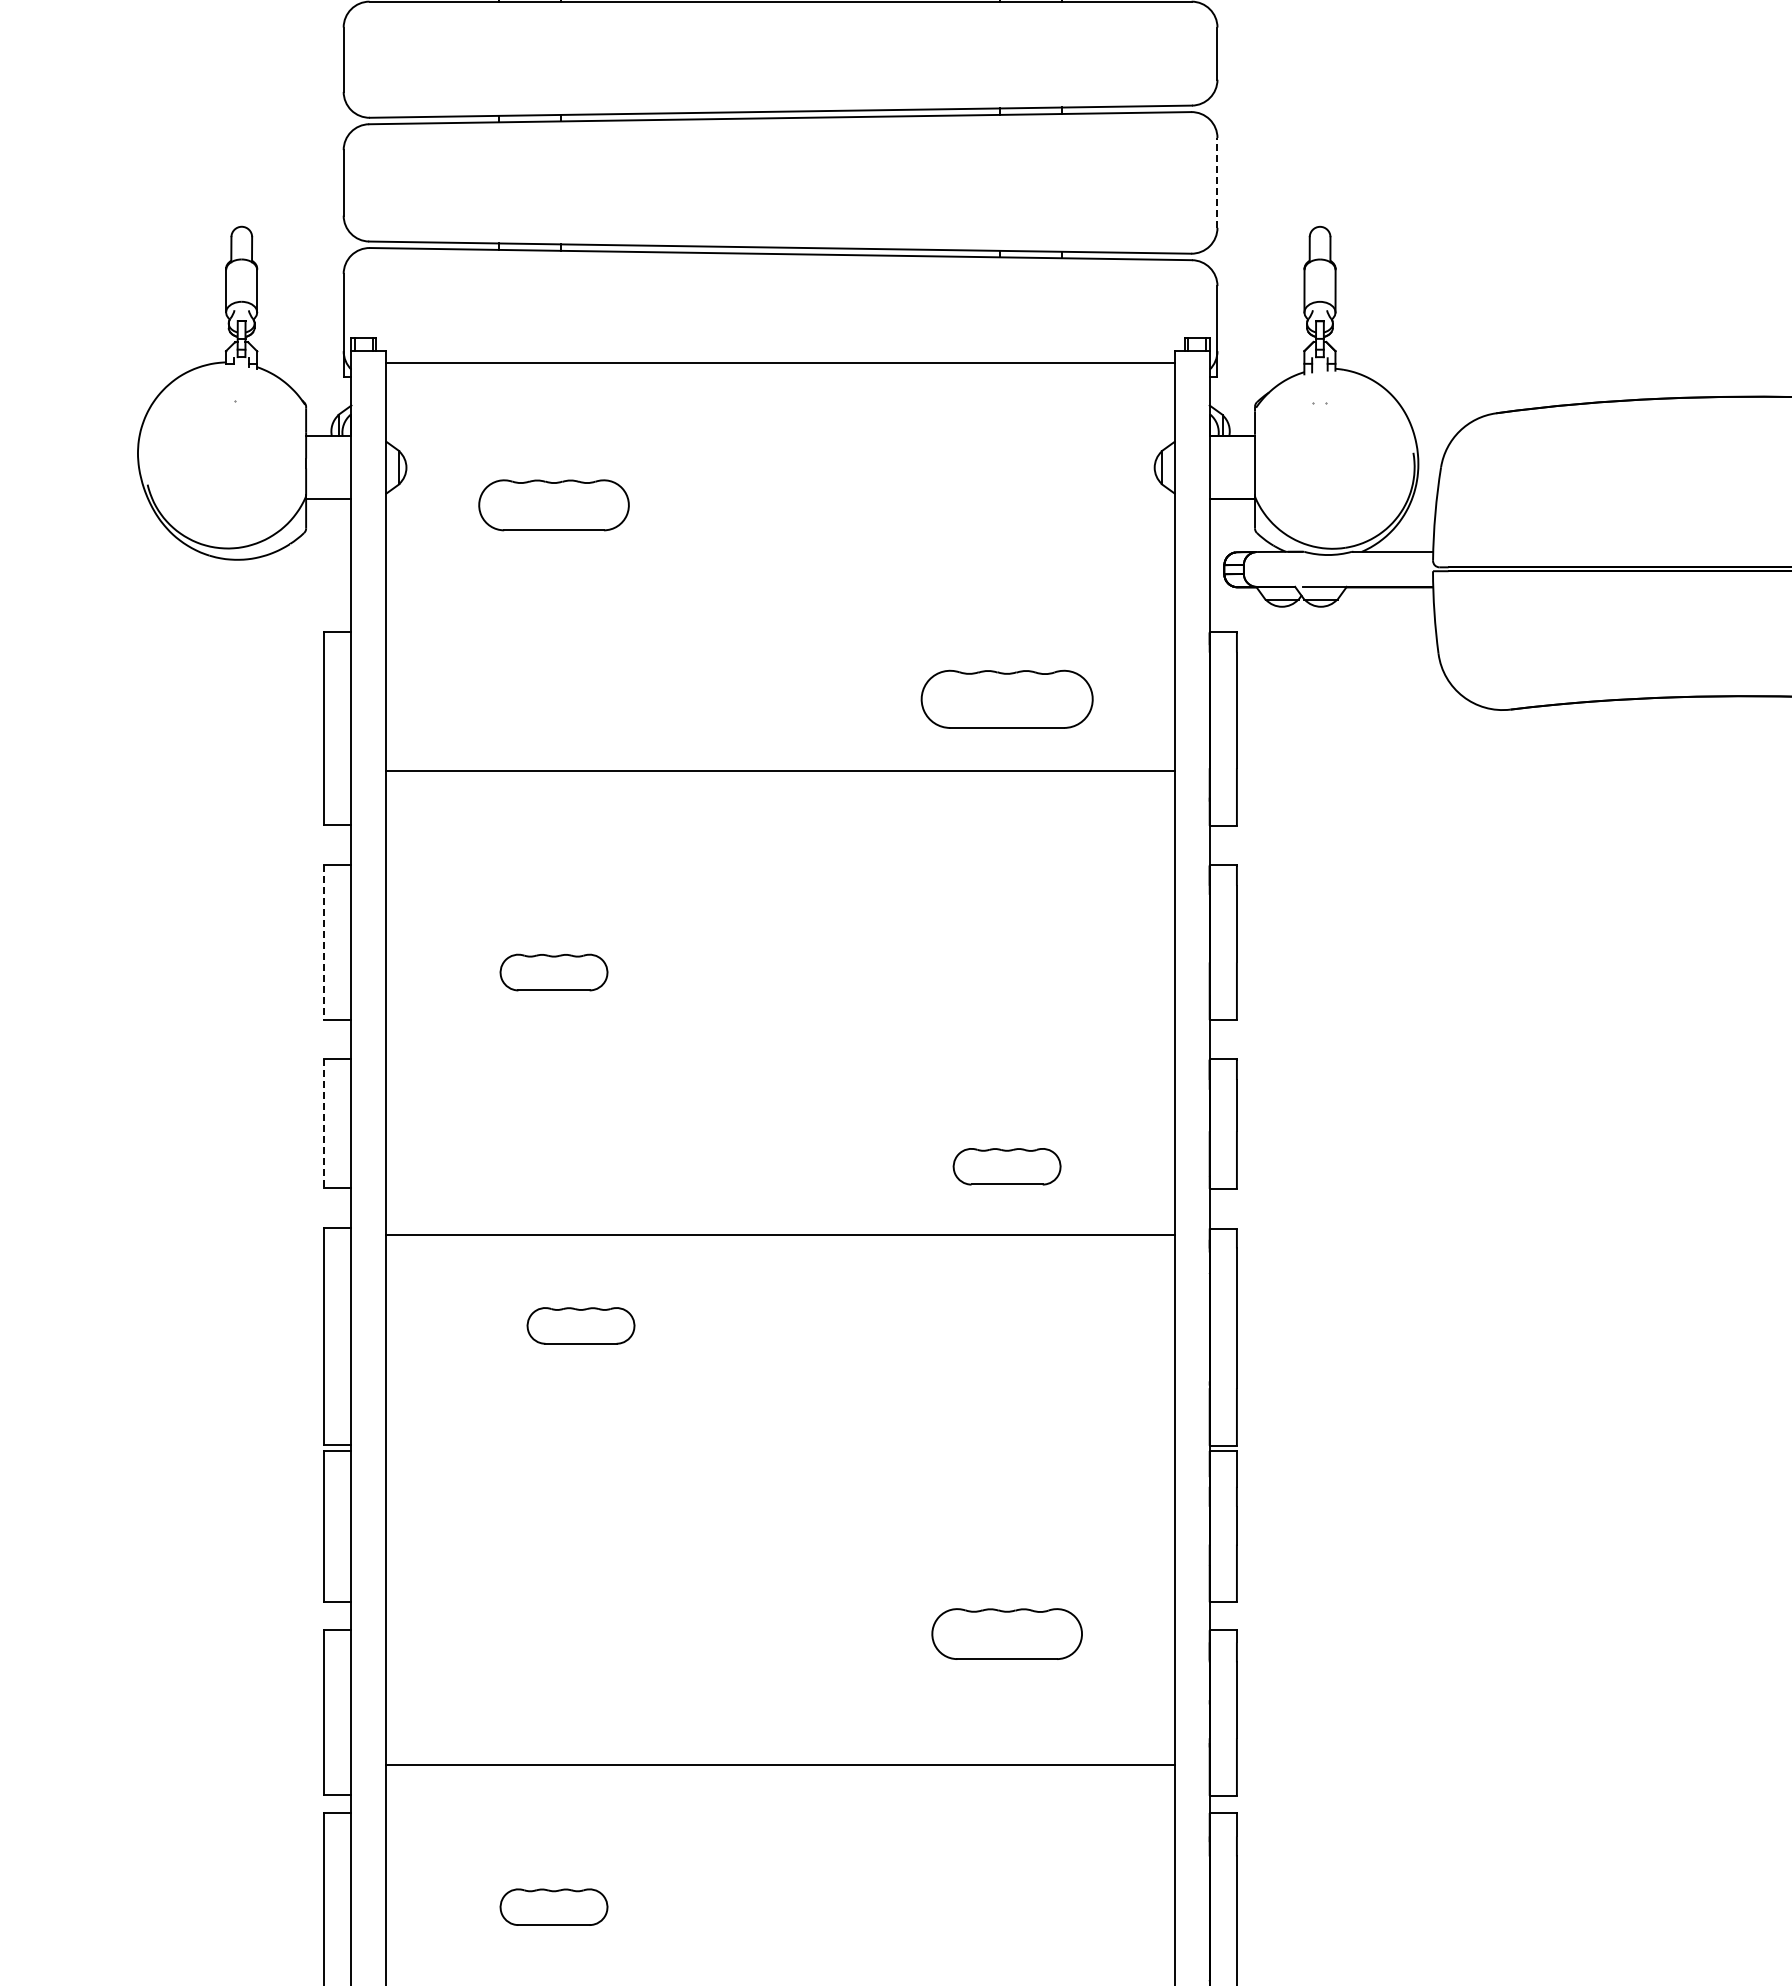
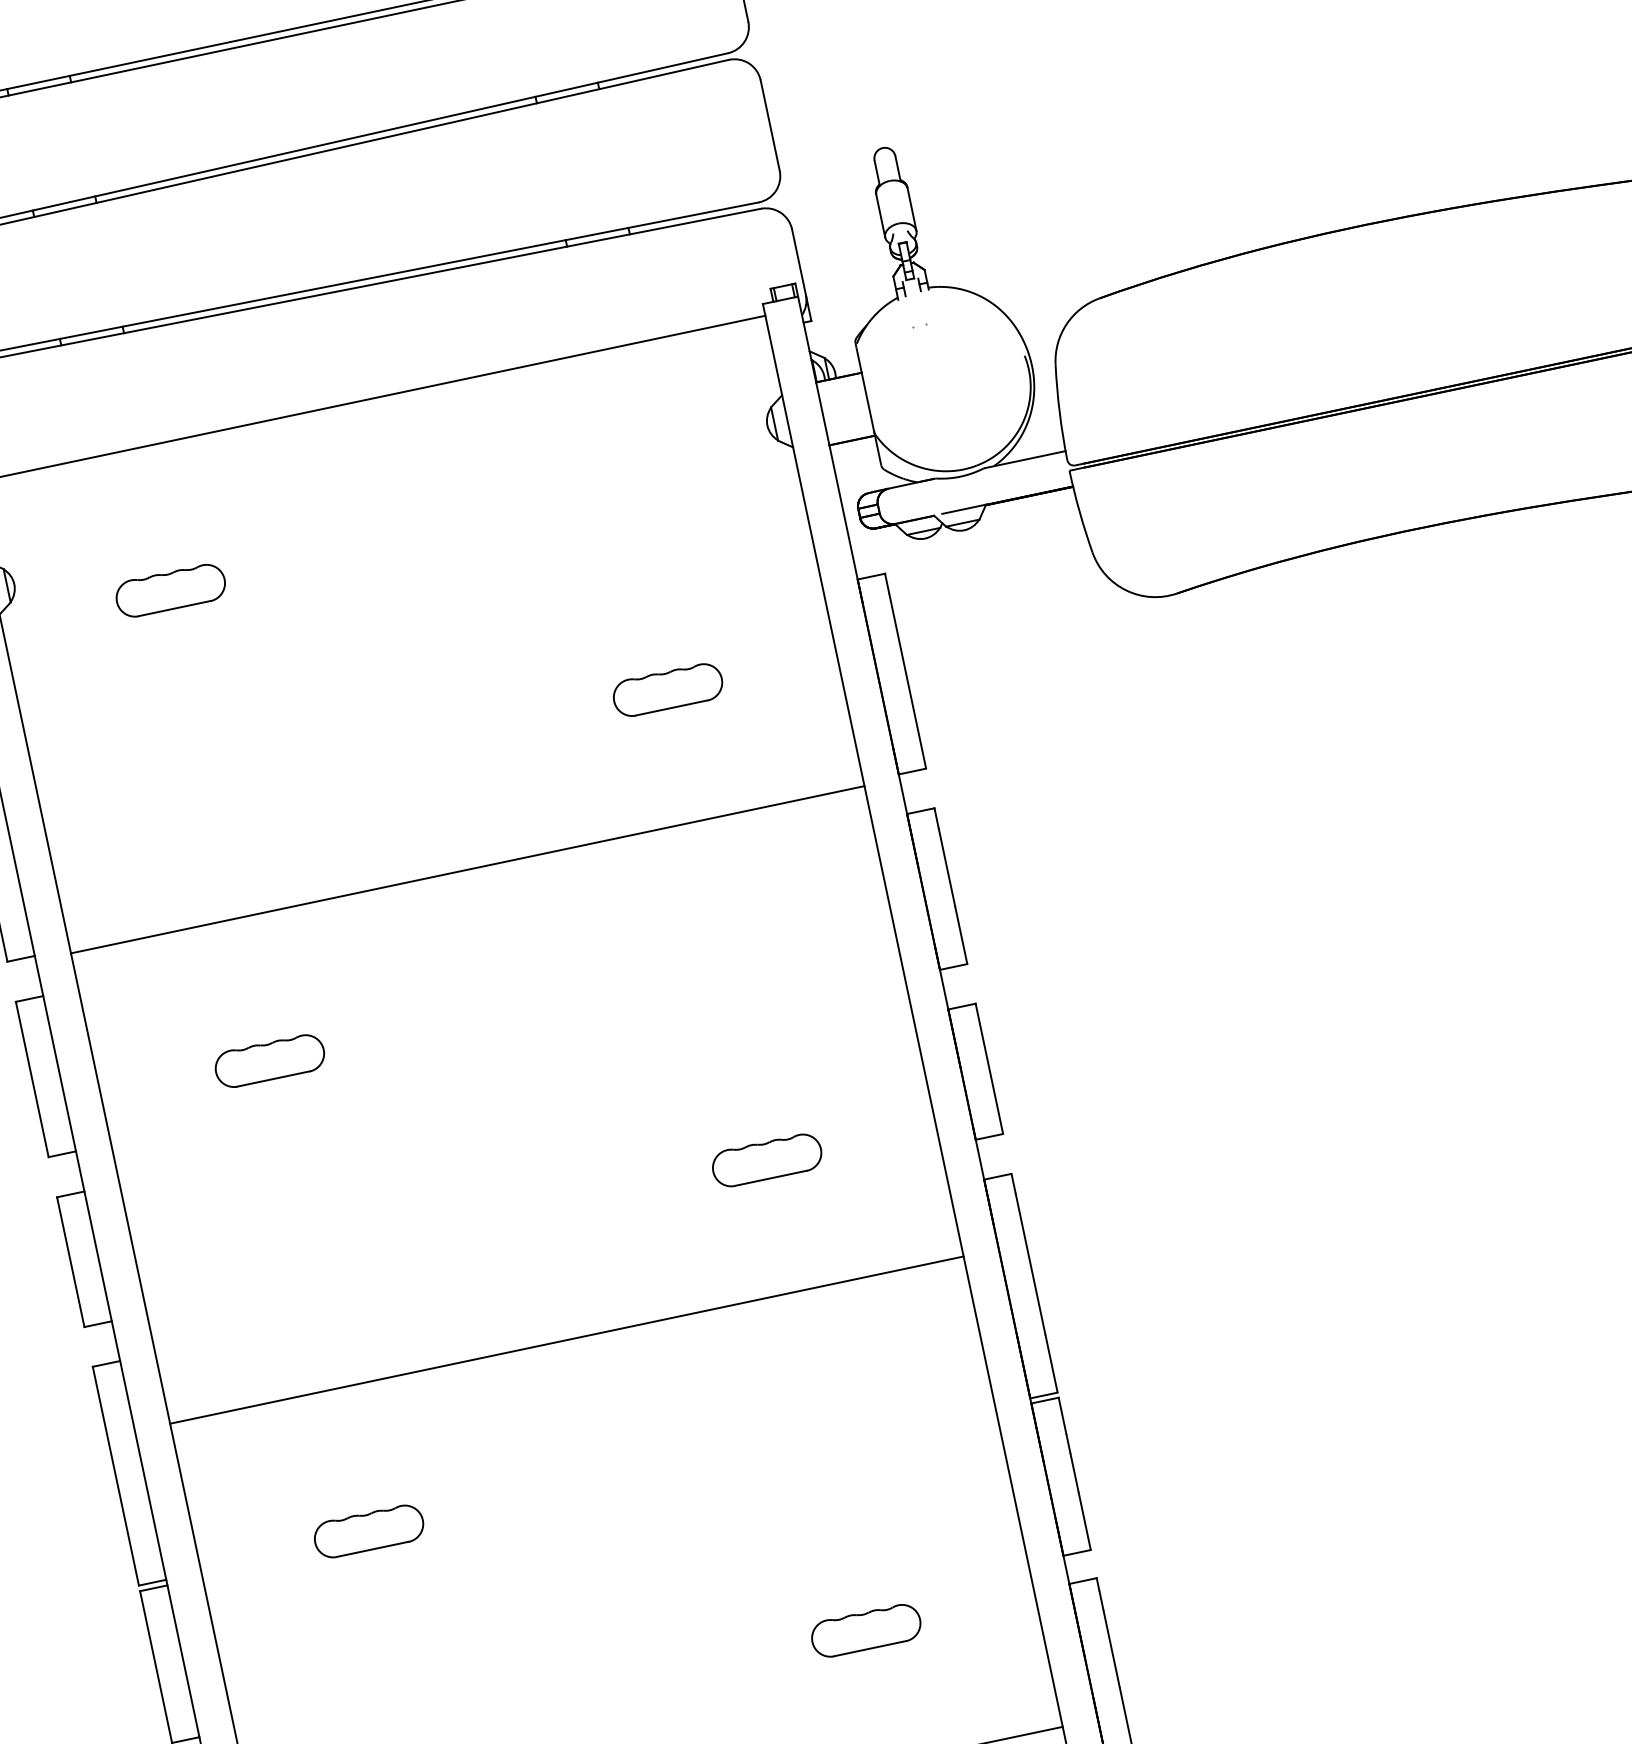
line: (1217, 182) -> (770, 125), dashed -> solid
part: (553, 504) -> (170, 590), size x0.71
part: (1006, 699) -> (667, 690), size x0.62
line: (780, 771) -> (467, 870), moved
line: (324, 942) -> (32, 1079), dashed -> solid
line: (324, 1124) -> (71, 1262), dashed -> solid
line: (780, 1235) -> (566, 1340), moved
part: (580, 1325) -> (368, 1531), moved
part: (1006, 1633) -> (865, 1630), size x0.71

